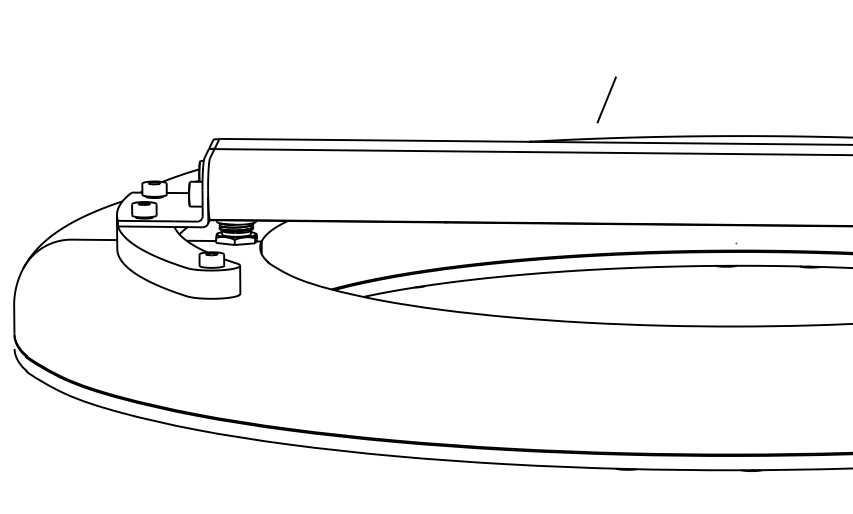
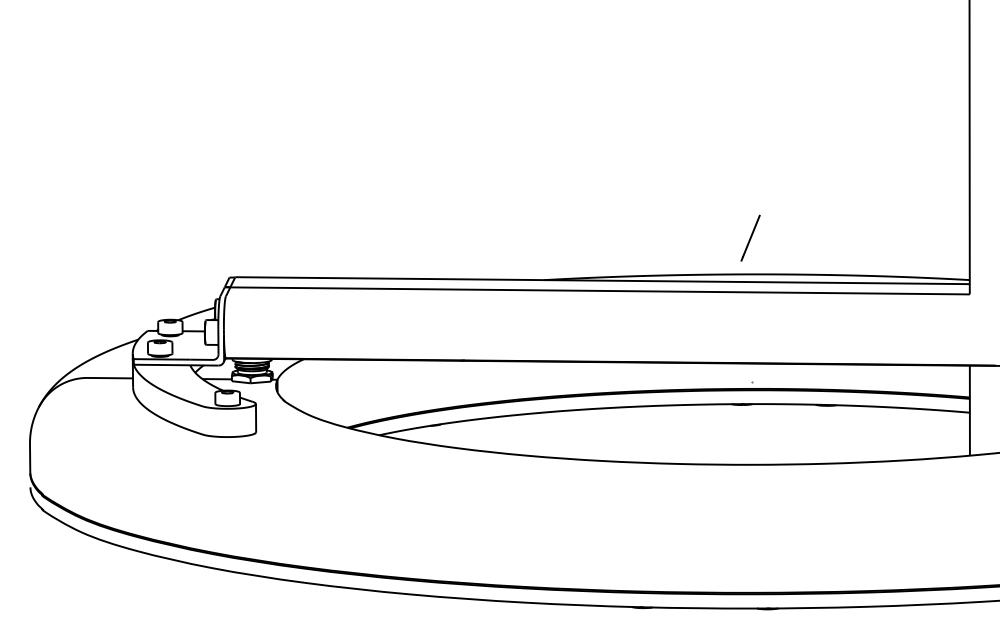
line: (606, 99) -> (750, 237), moved

